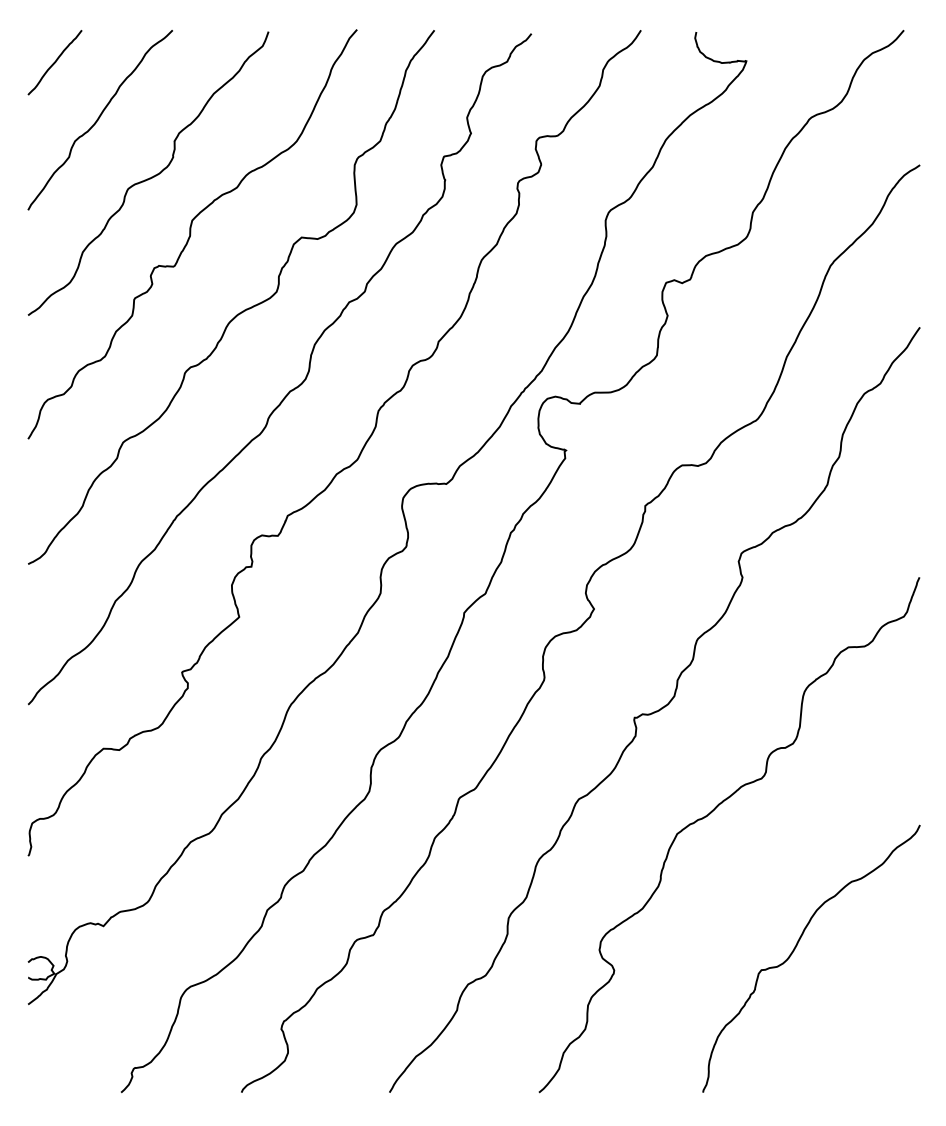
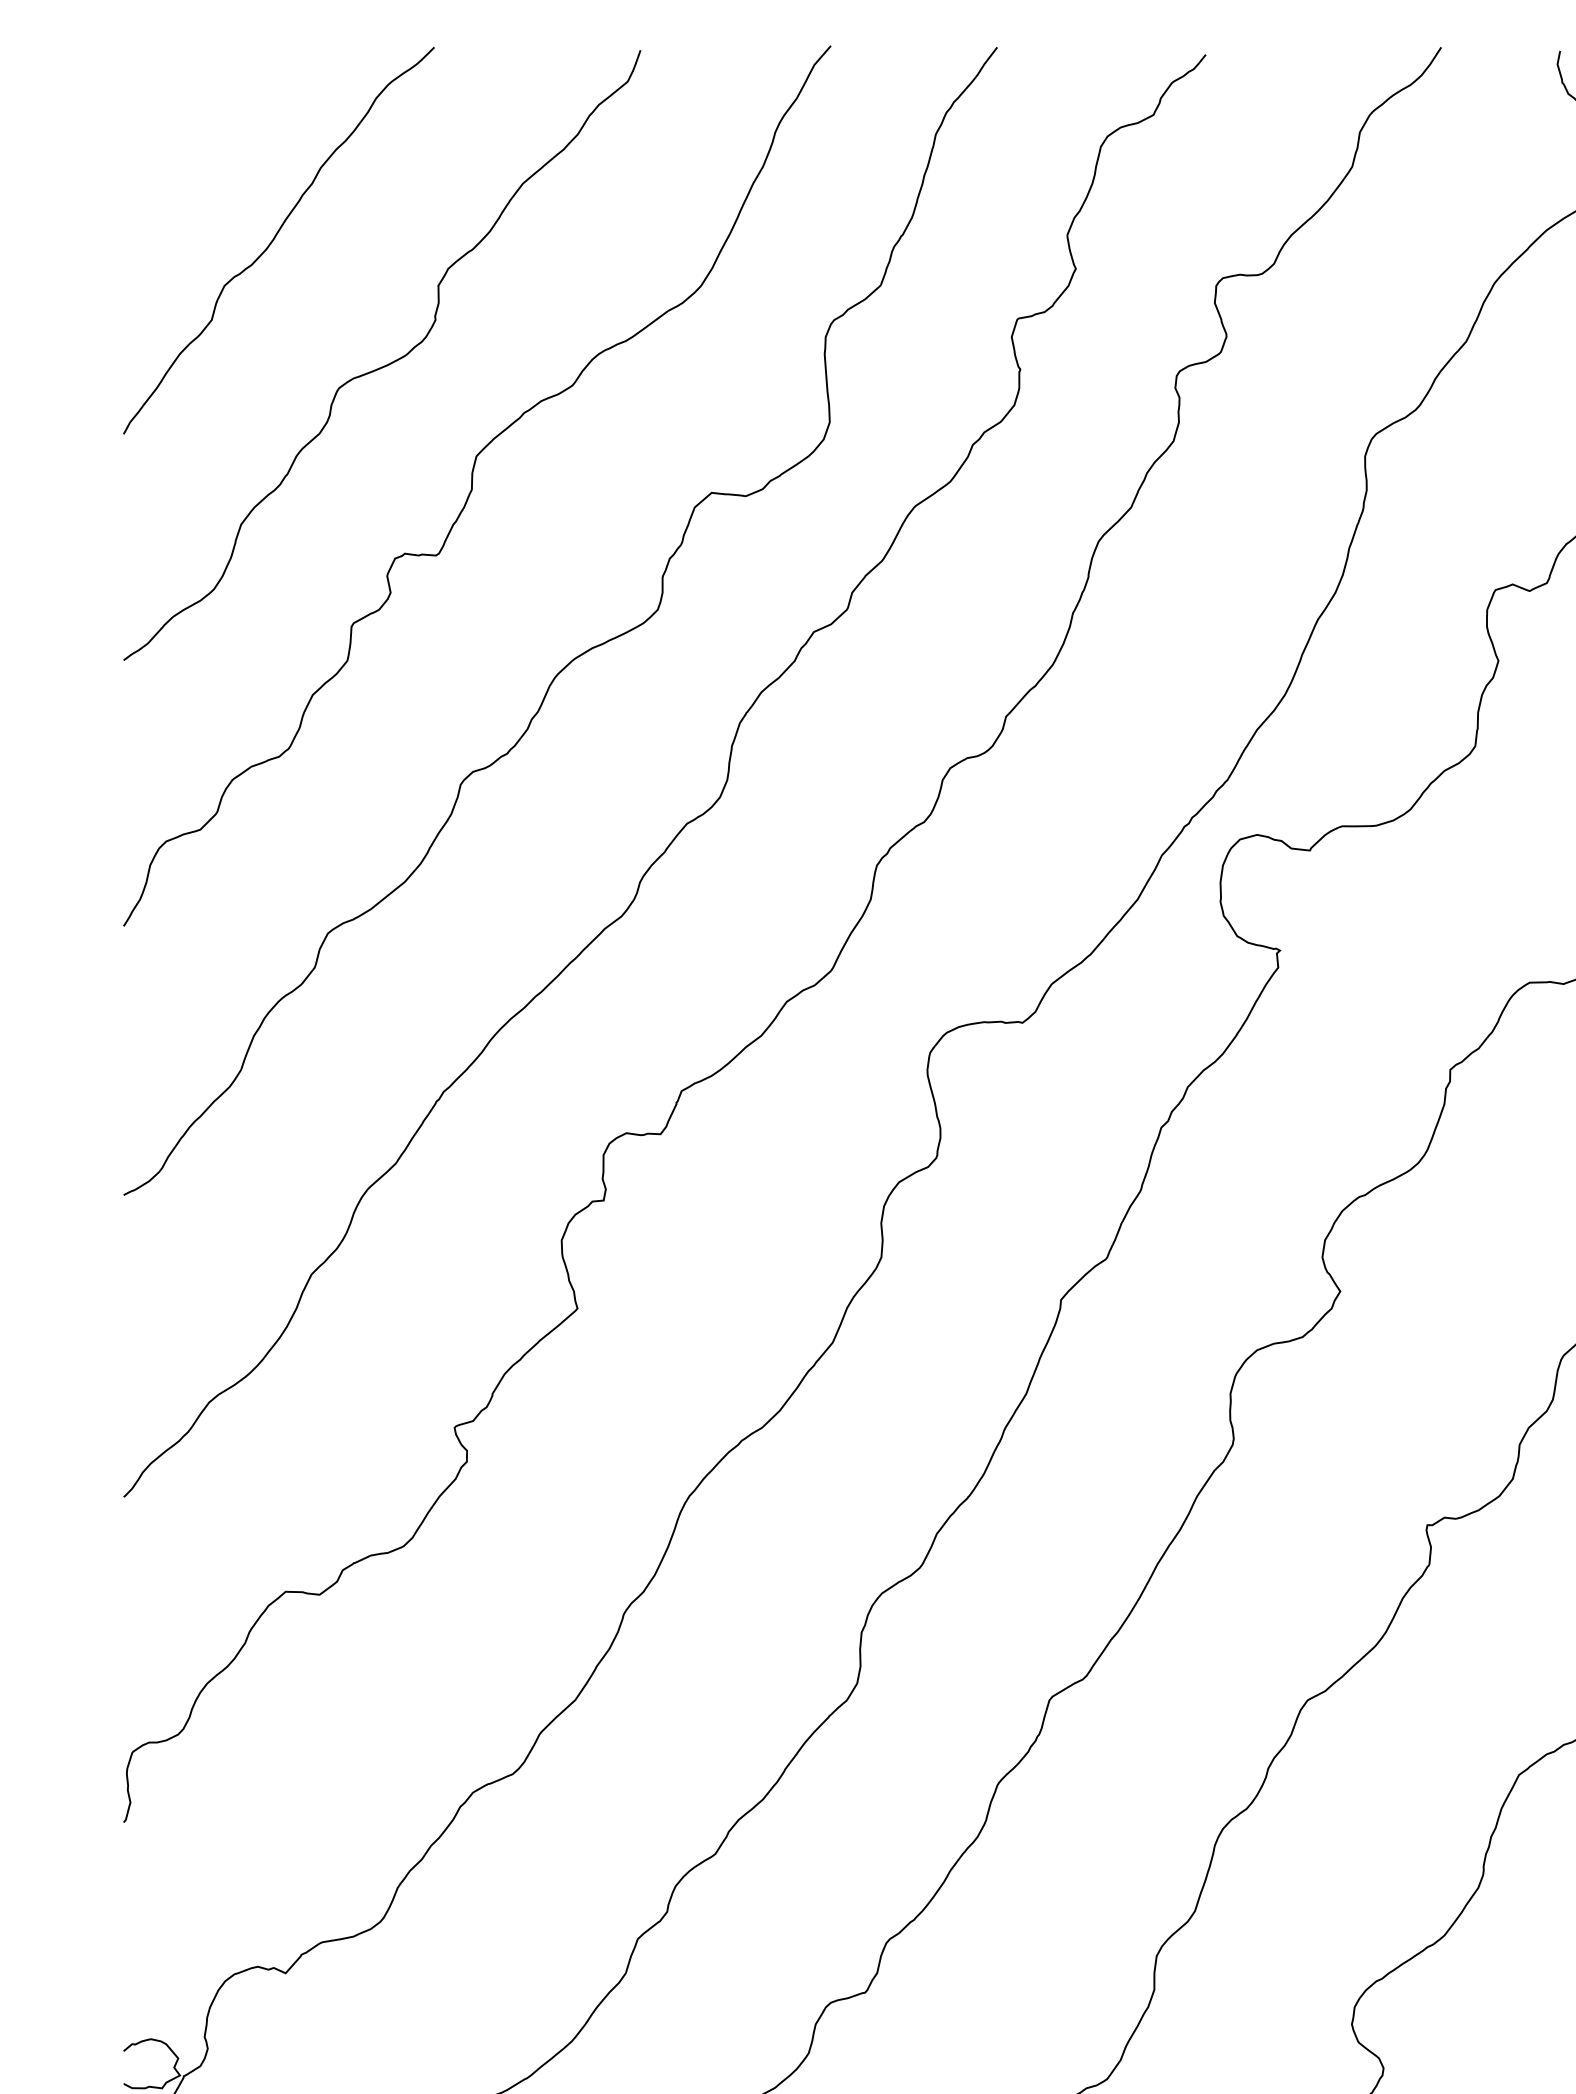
curve: (54, 62) -> (180, 116), removed

